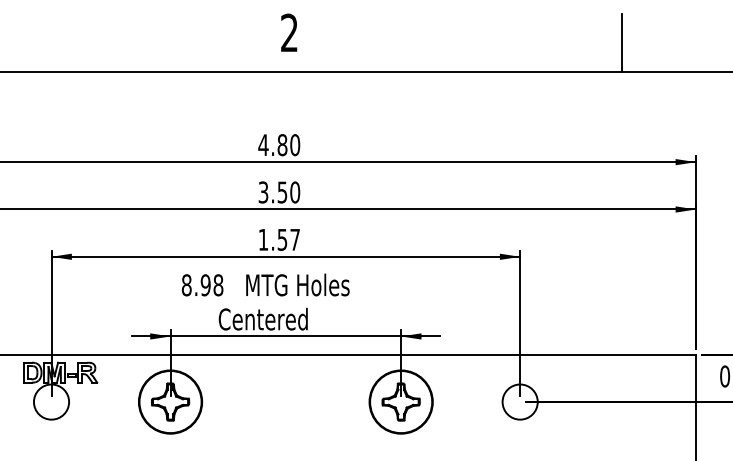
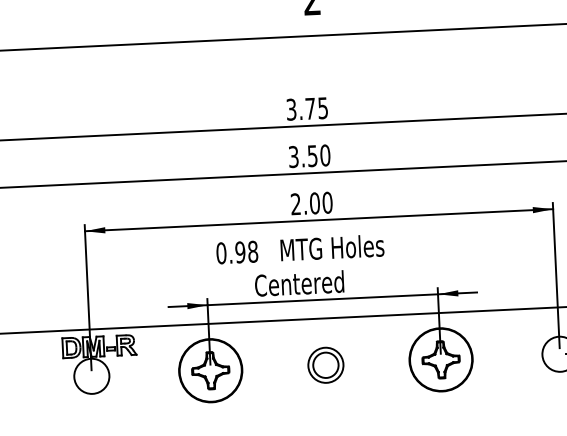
text: (279, 145) -> (307, 109), 4.80 -> 3.75
text: (279, 239) -> (311, 203), 1.57 -> 2.00
text: (186, 285) -> (221, 253), 8.98 -> 0.98
part: (285, 401) -> (325, 364), added

